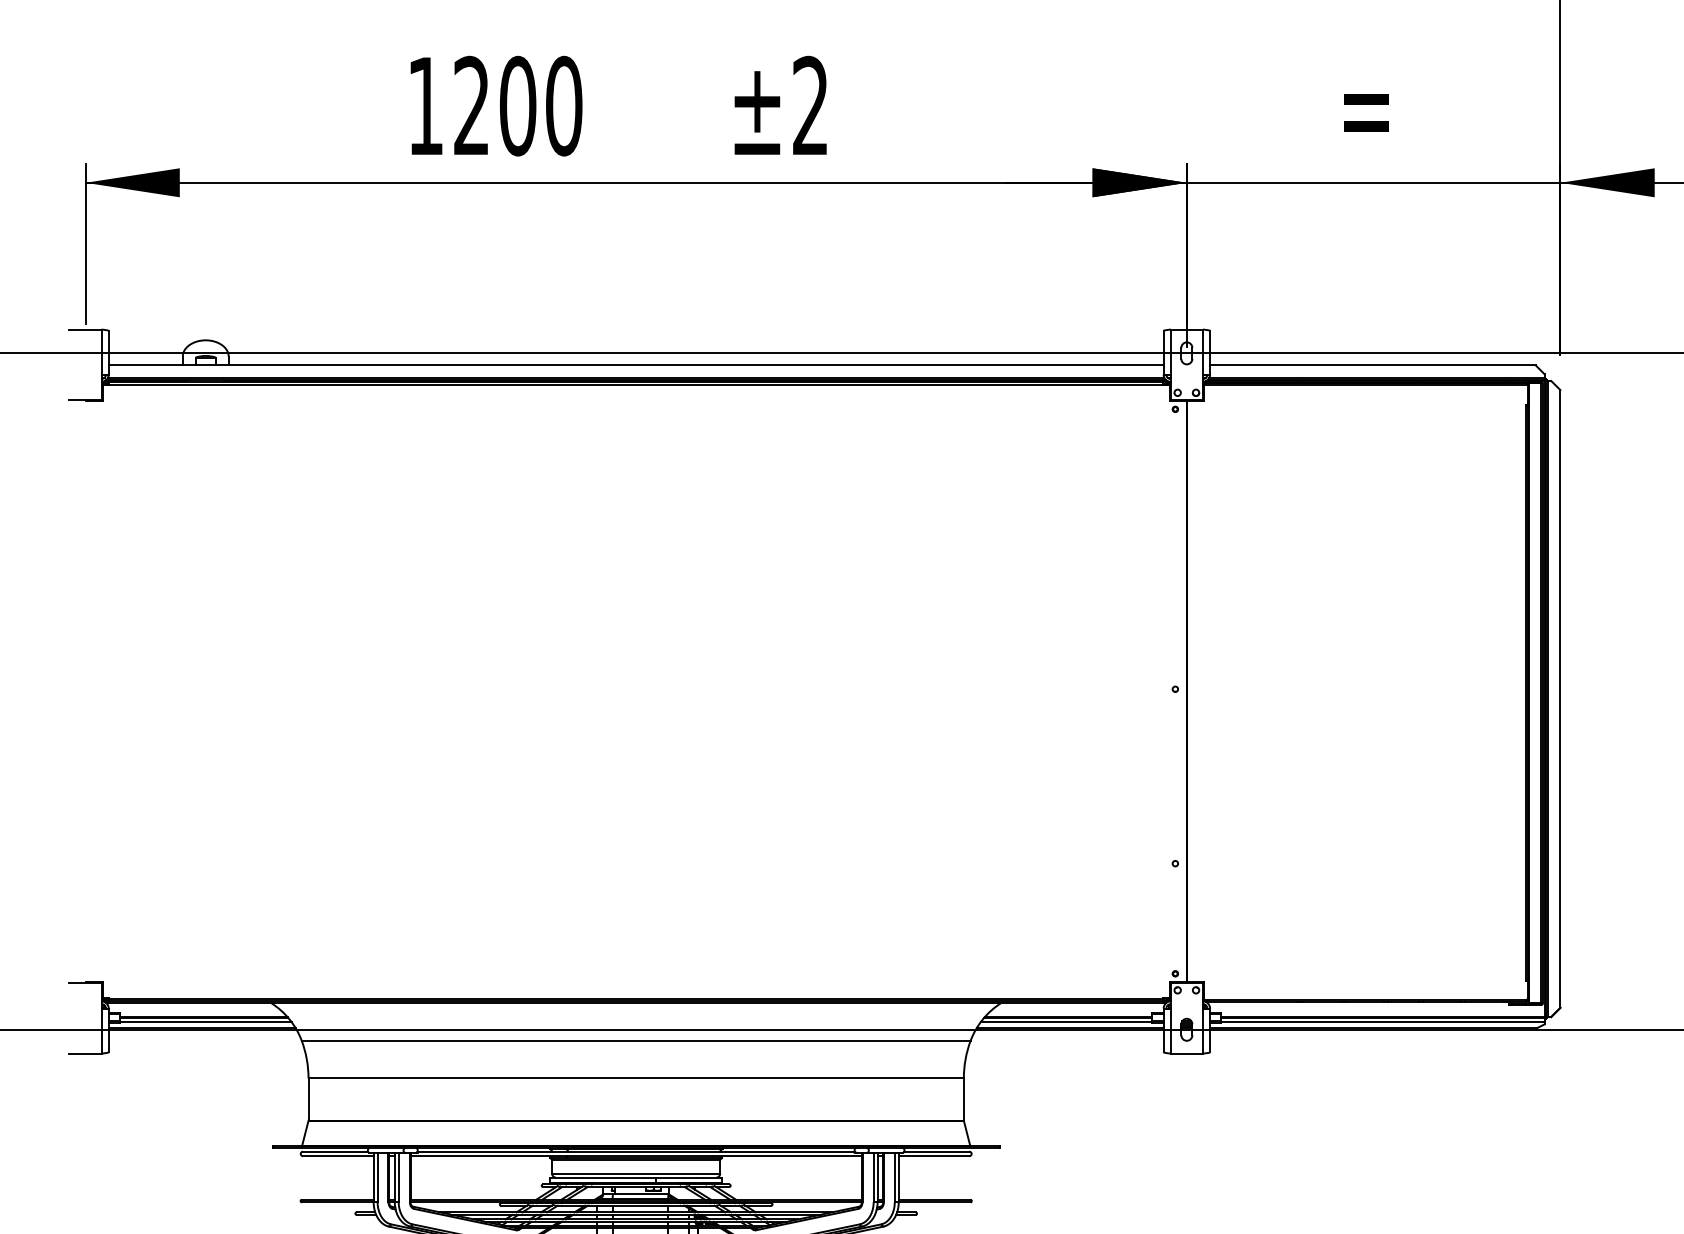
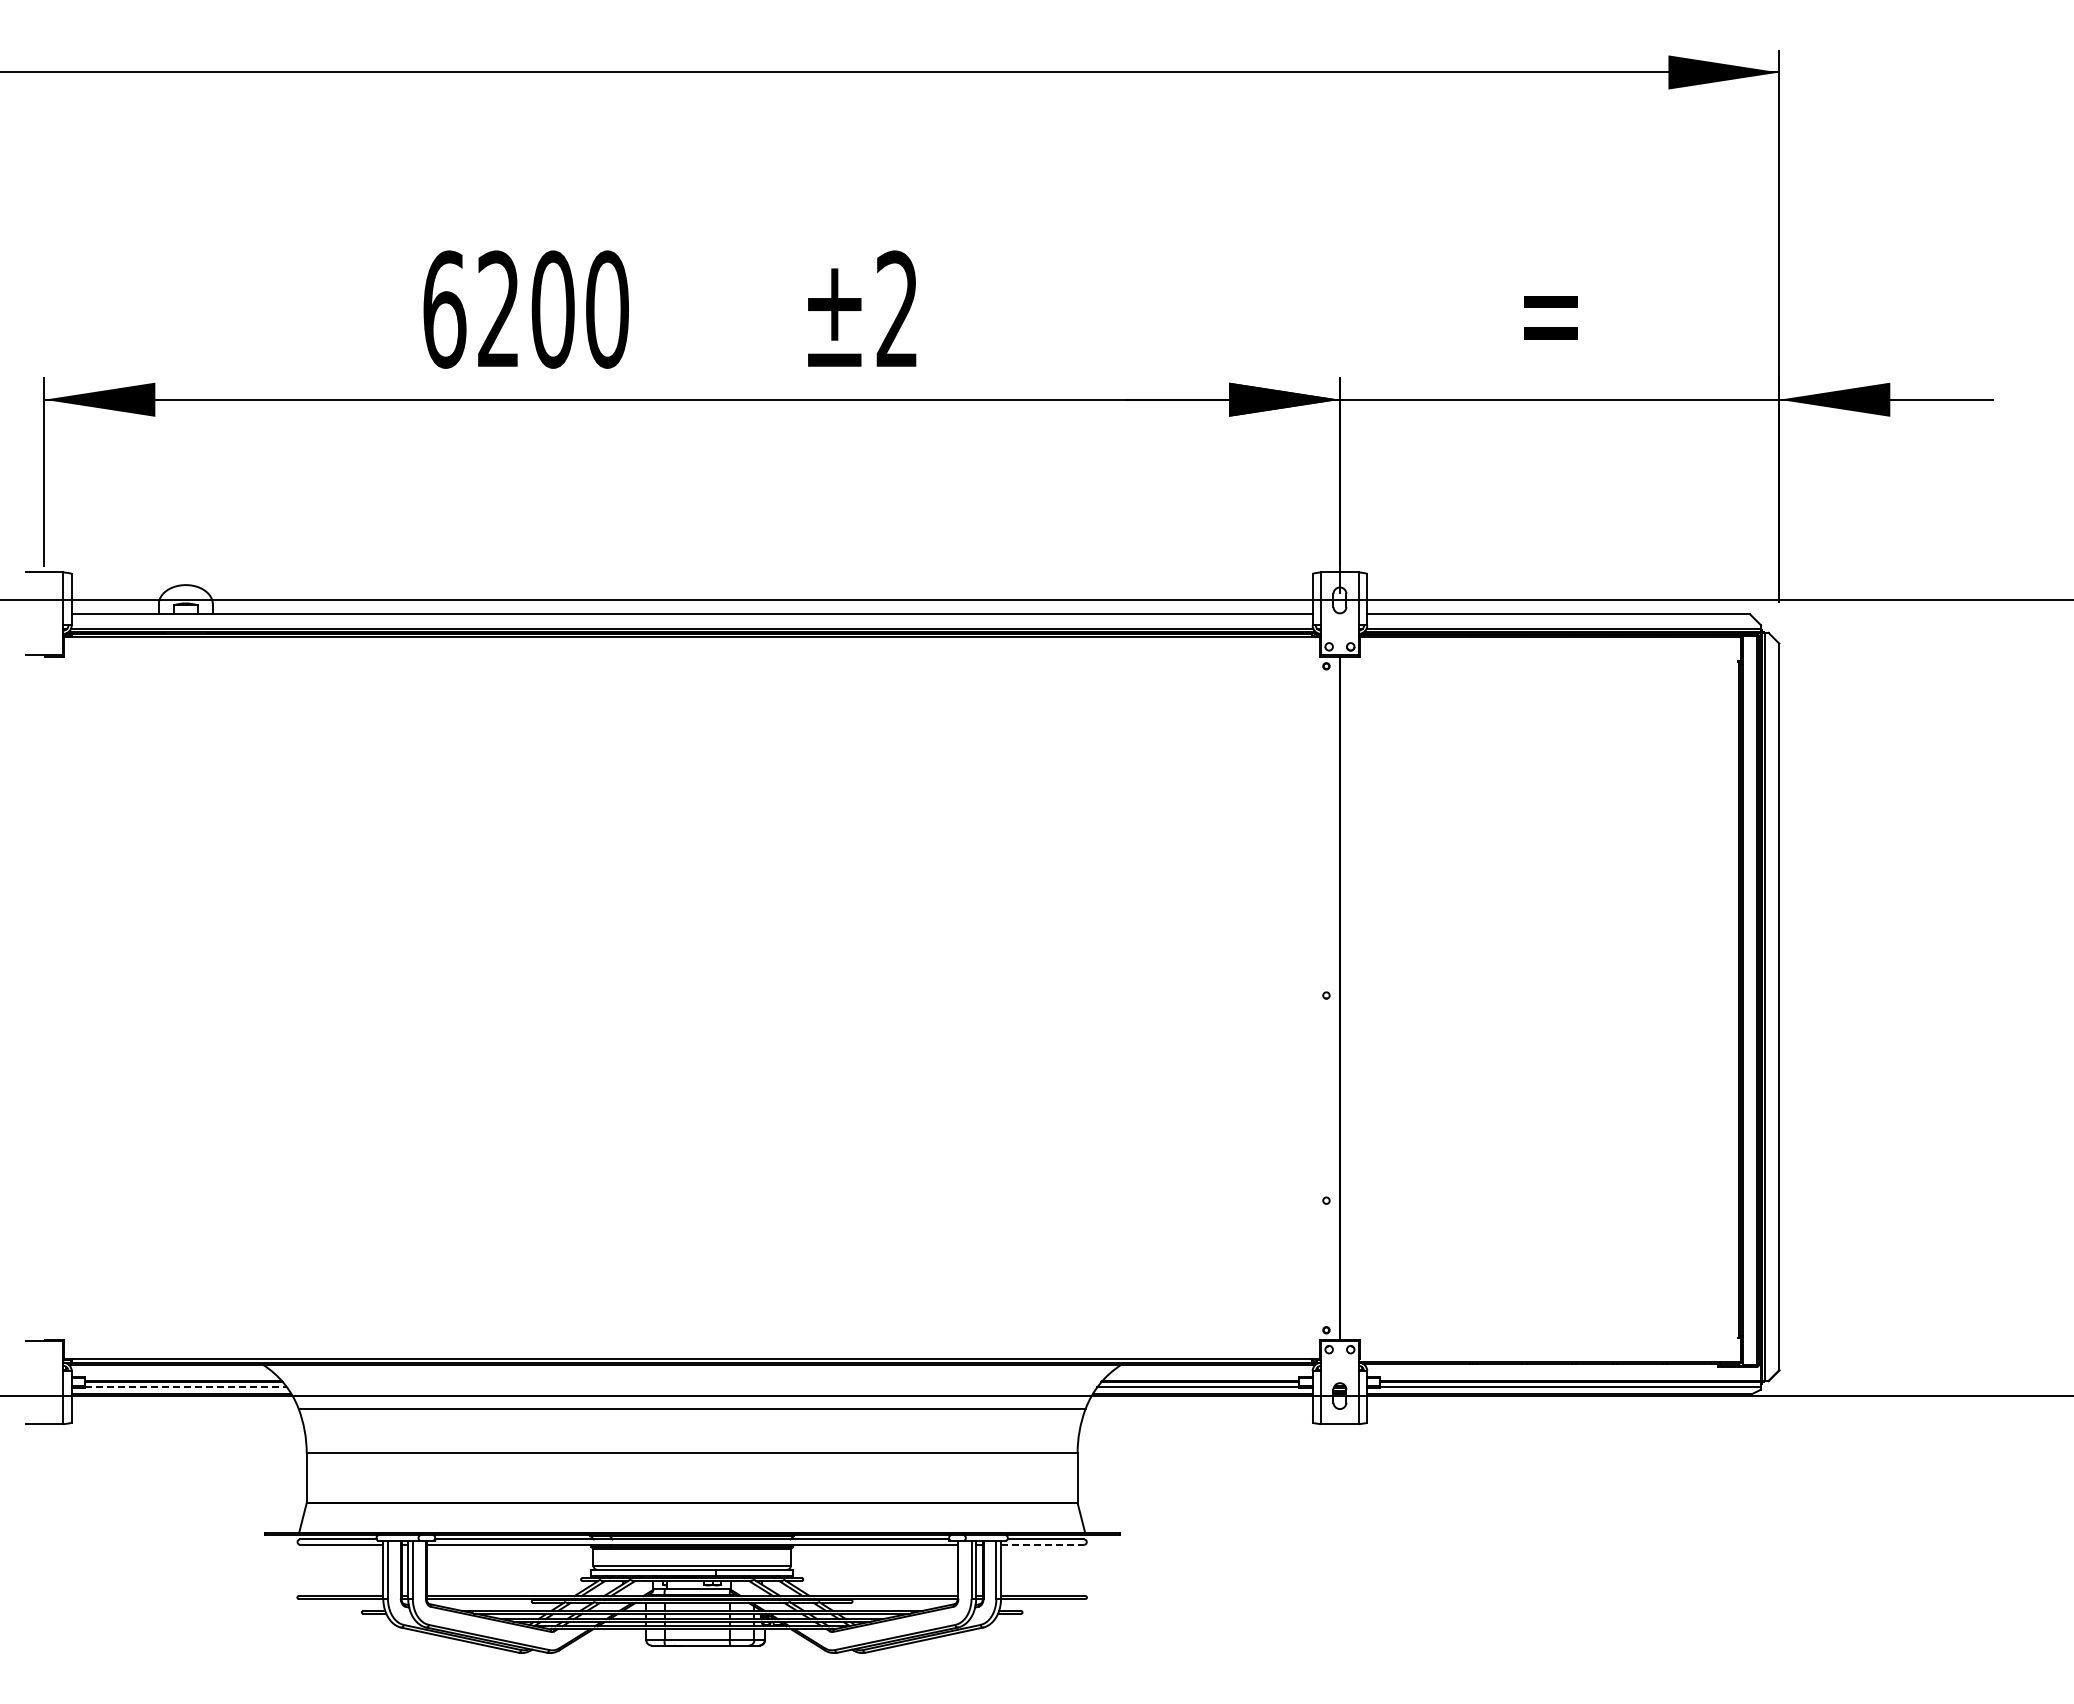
text: (425, 106) -> (444, 309), 1200 -> 6200
line: (206, 1022) -> (186, 1387), solid -> dashed
line: (934, 1155) -> (1042, 1544), solid -> dashed

